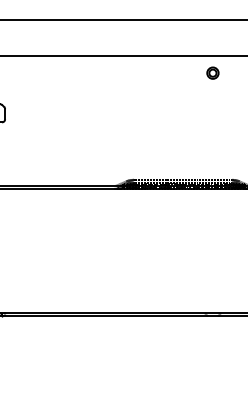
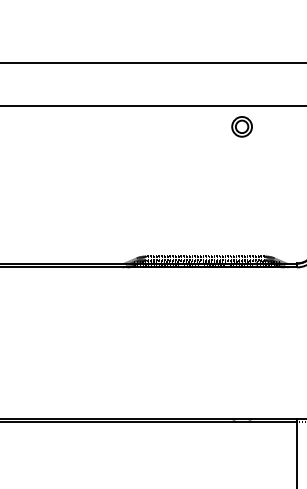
part: (212, 72) -> (241, 126), size x1.43

